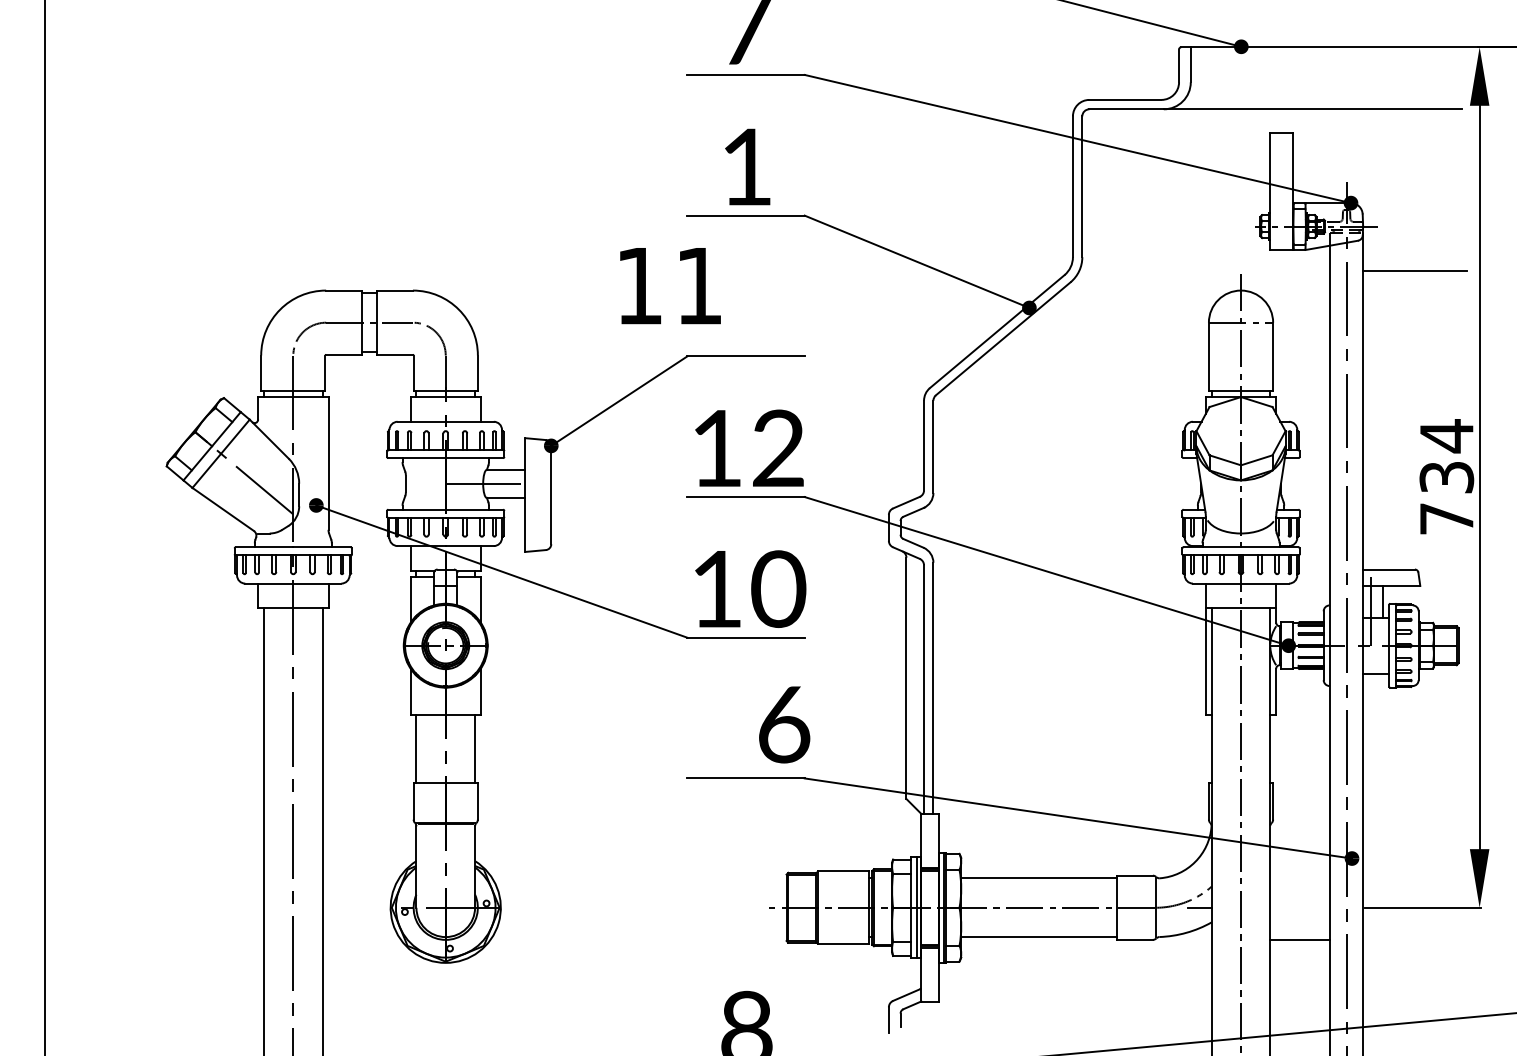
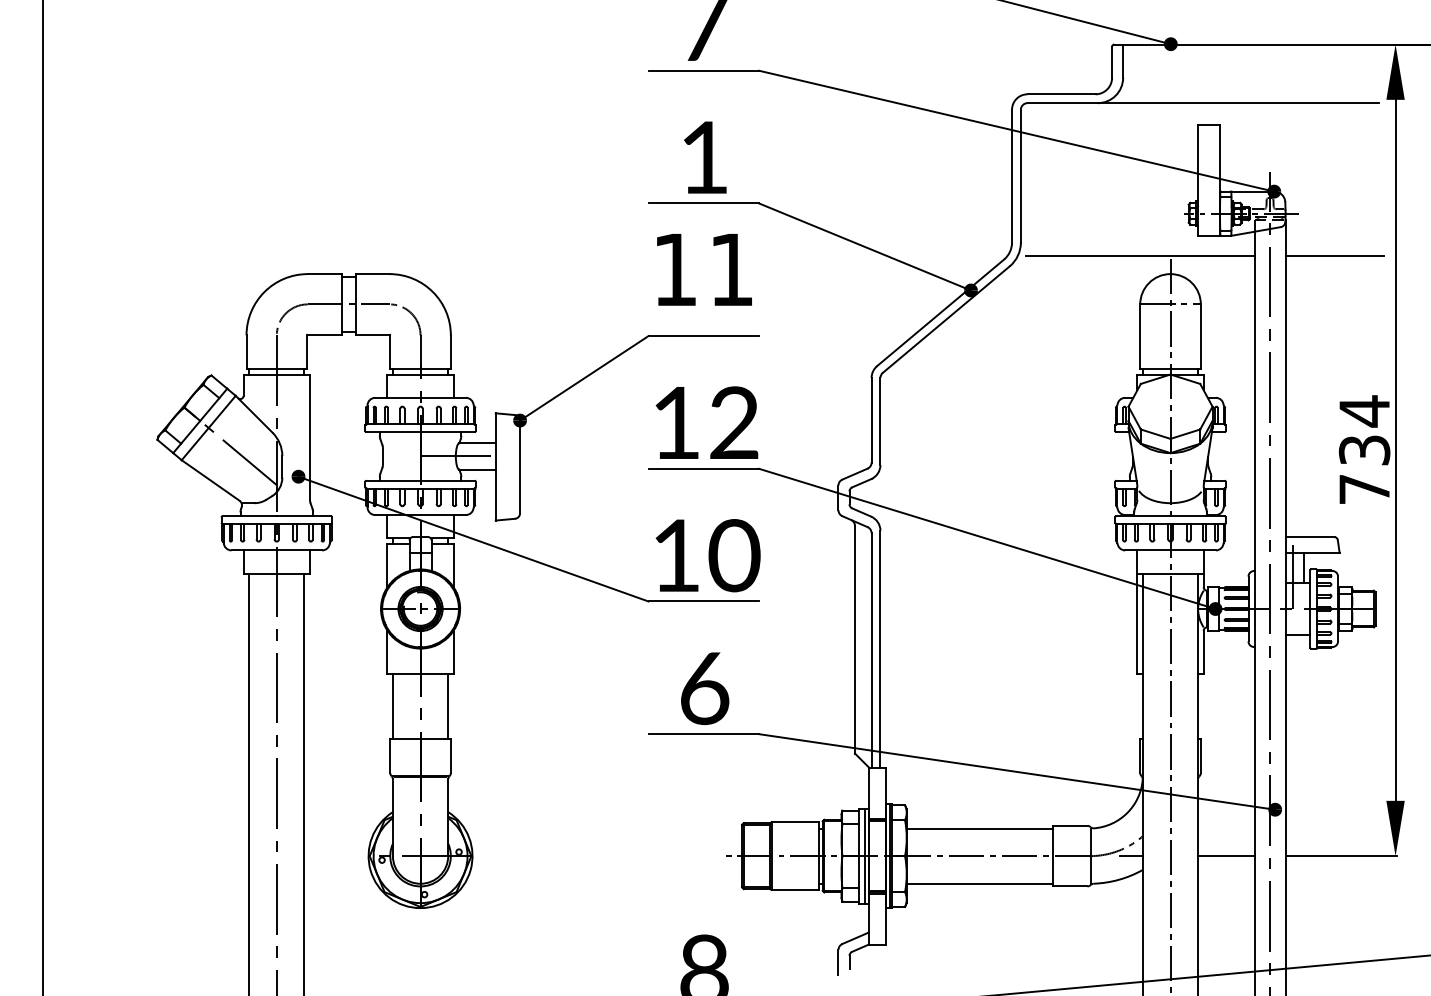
line: (1209, 270) -> (1140, 255), added
text: (670, 285) -> (704, 269), moved
text: (785, 724) -> (705, 688), moved
line: (1300, 939) -> (1226, 856), moved

